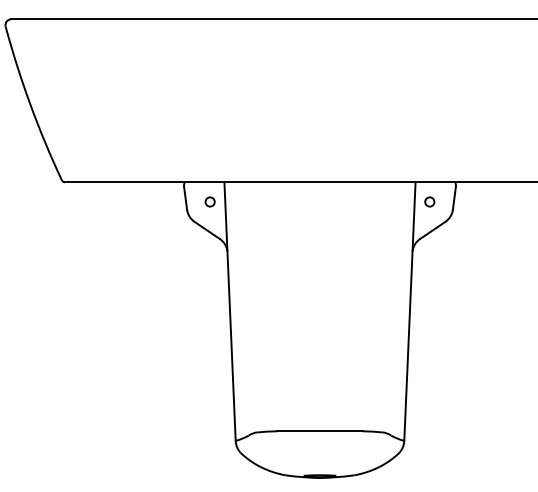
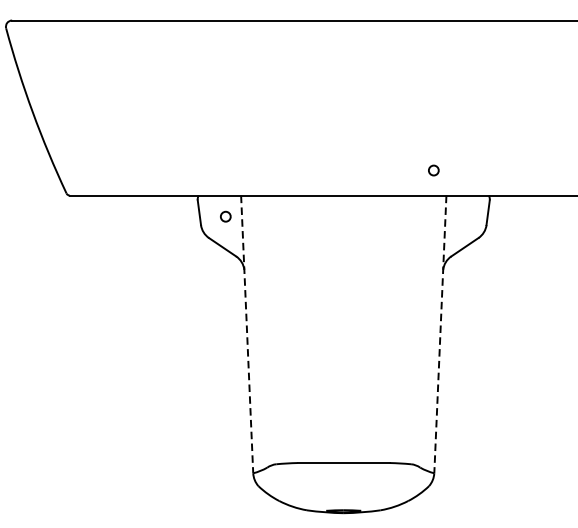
circle: (429, 201) -> (433, 170), moved
line: (230, 312) -> (247, 335), solid -> dashed
line: (409, 312) -> (439, 335), solid -> dashed

